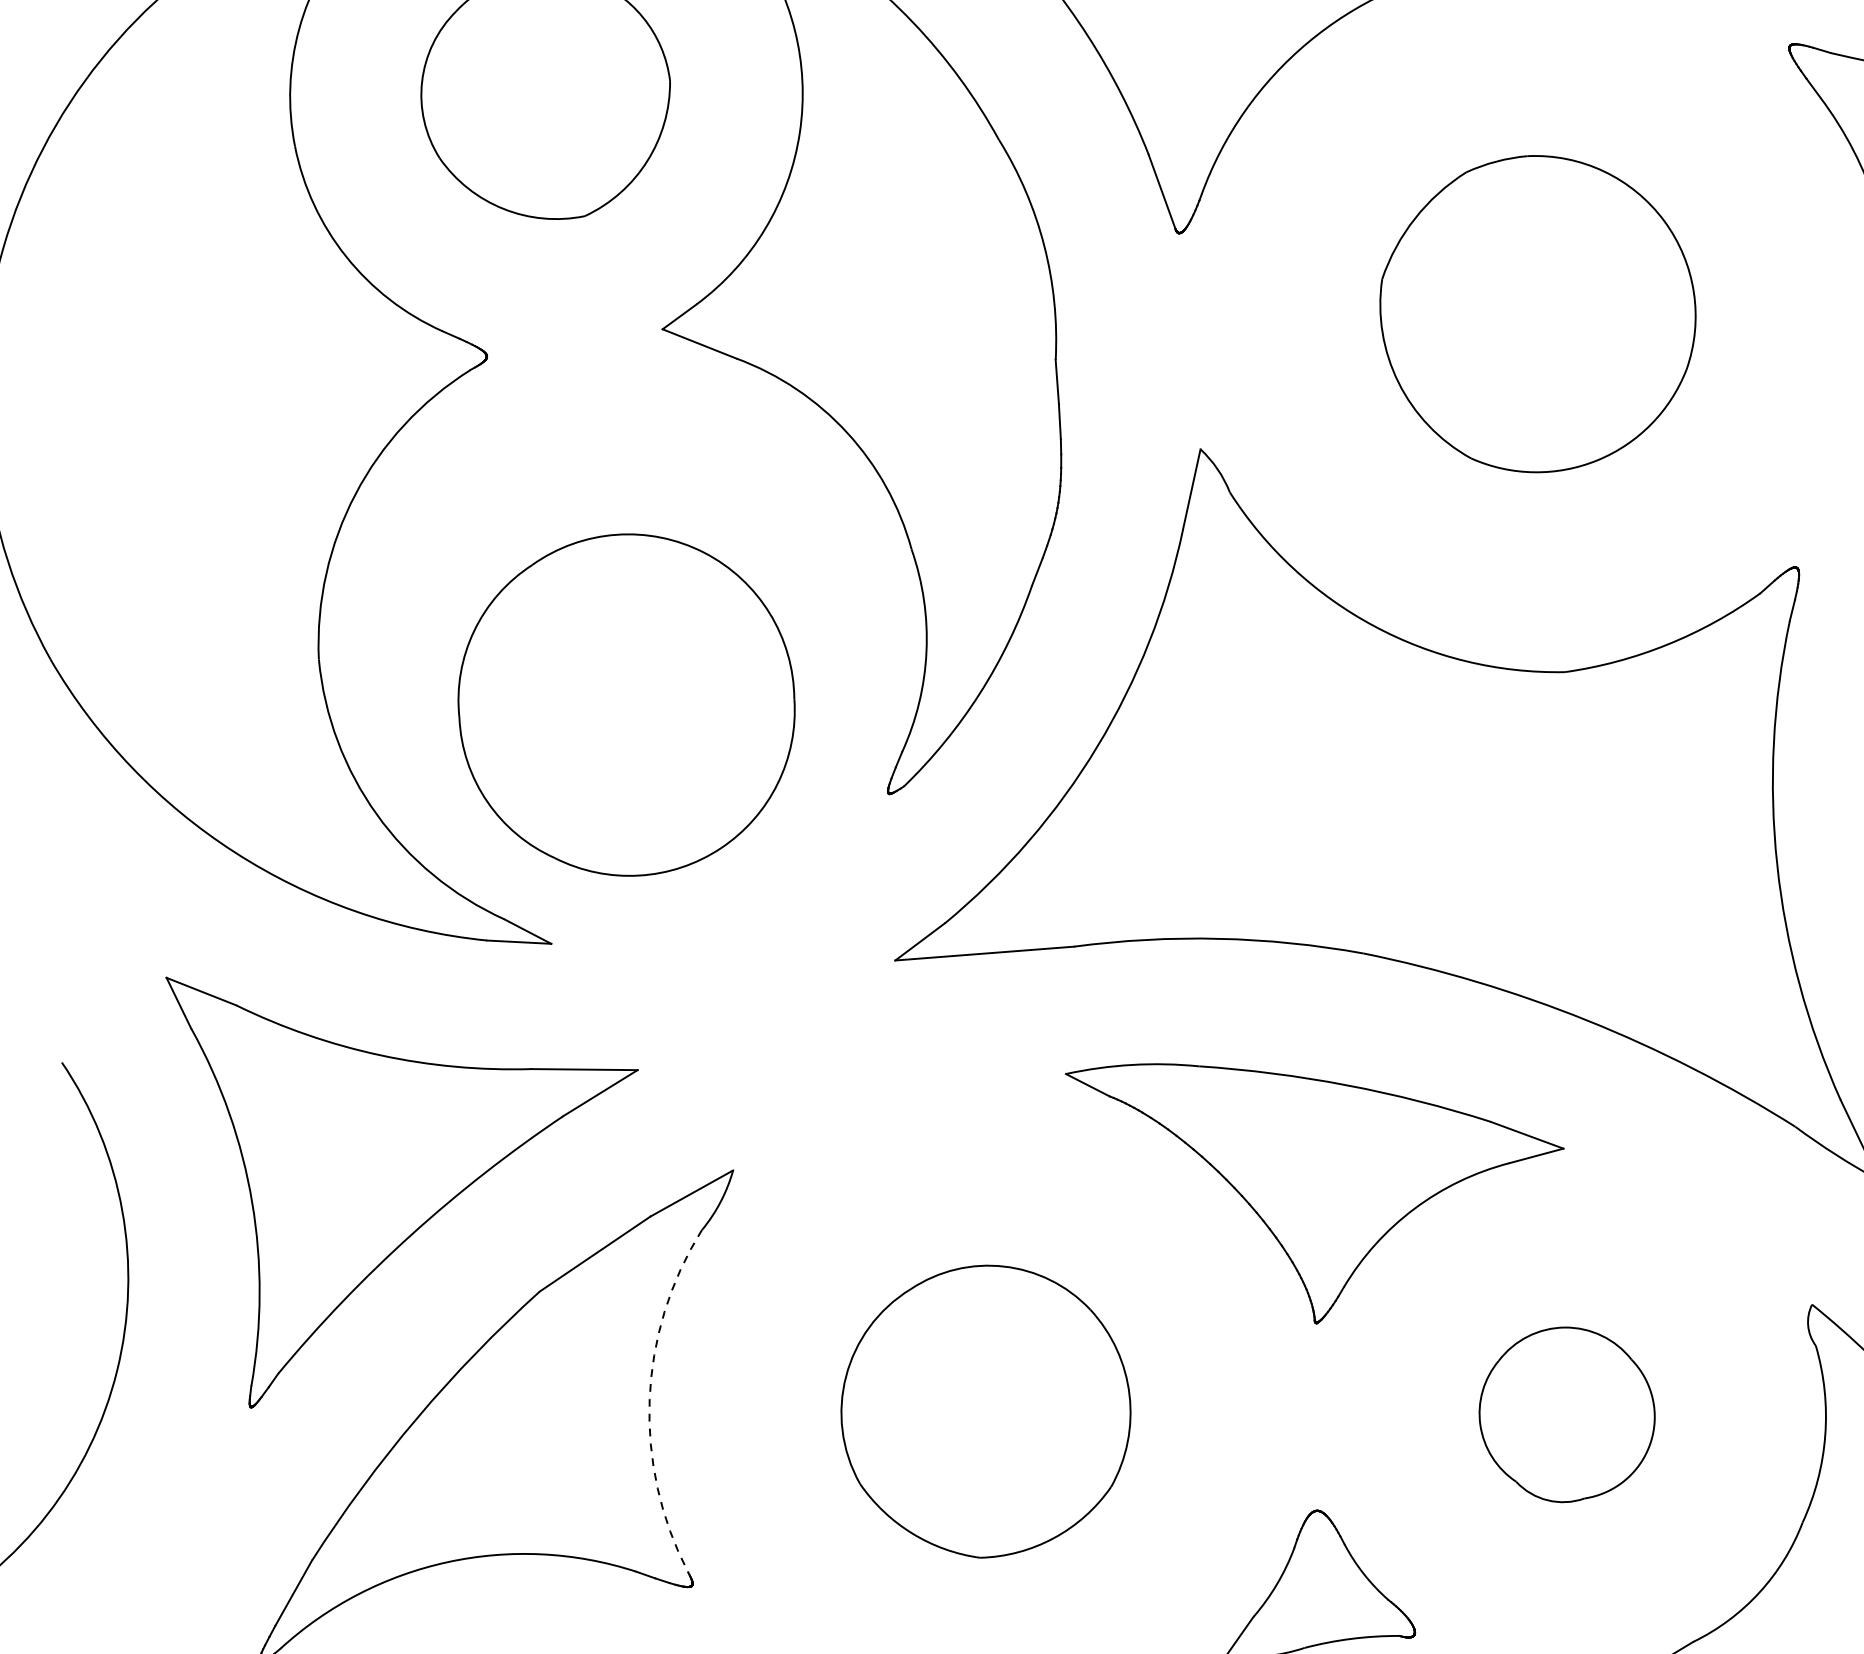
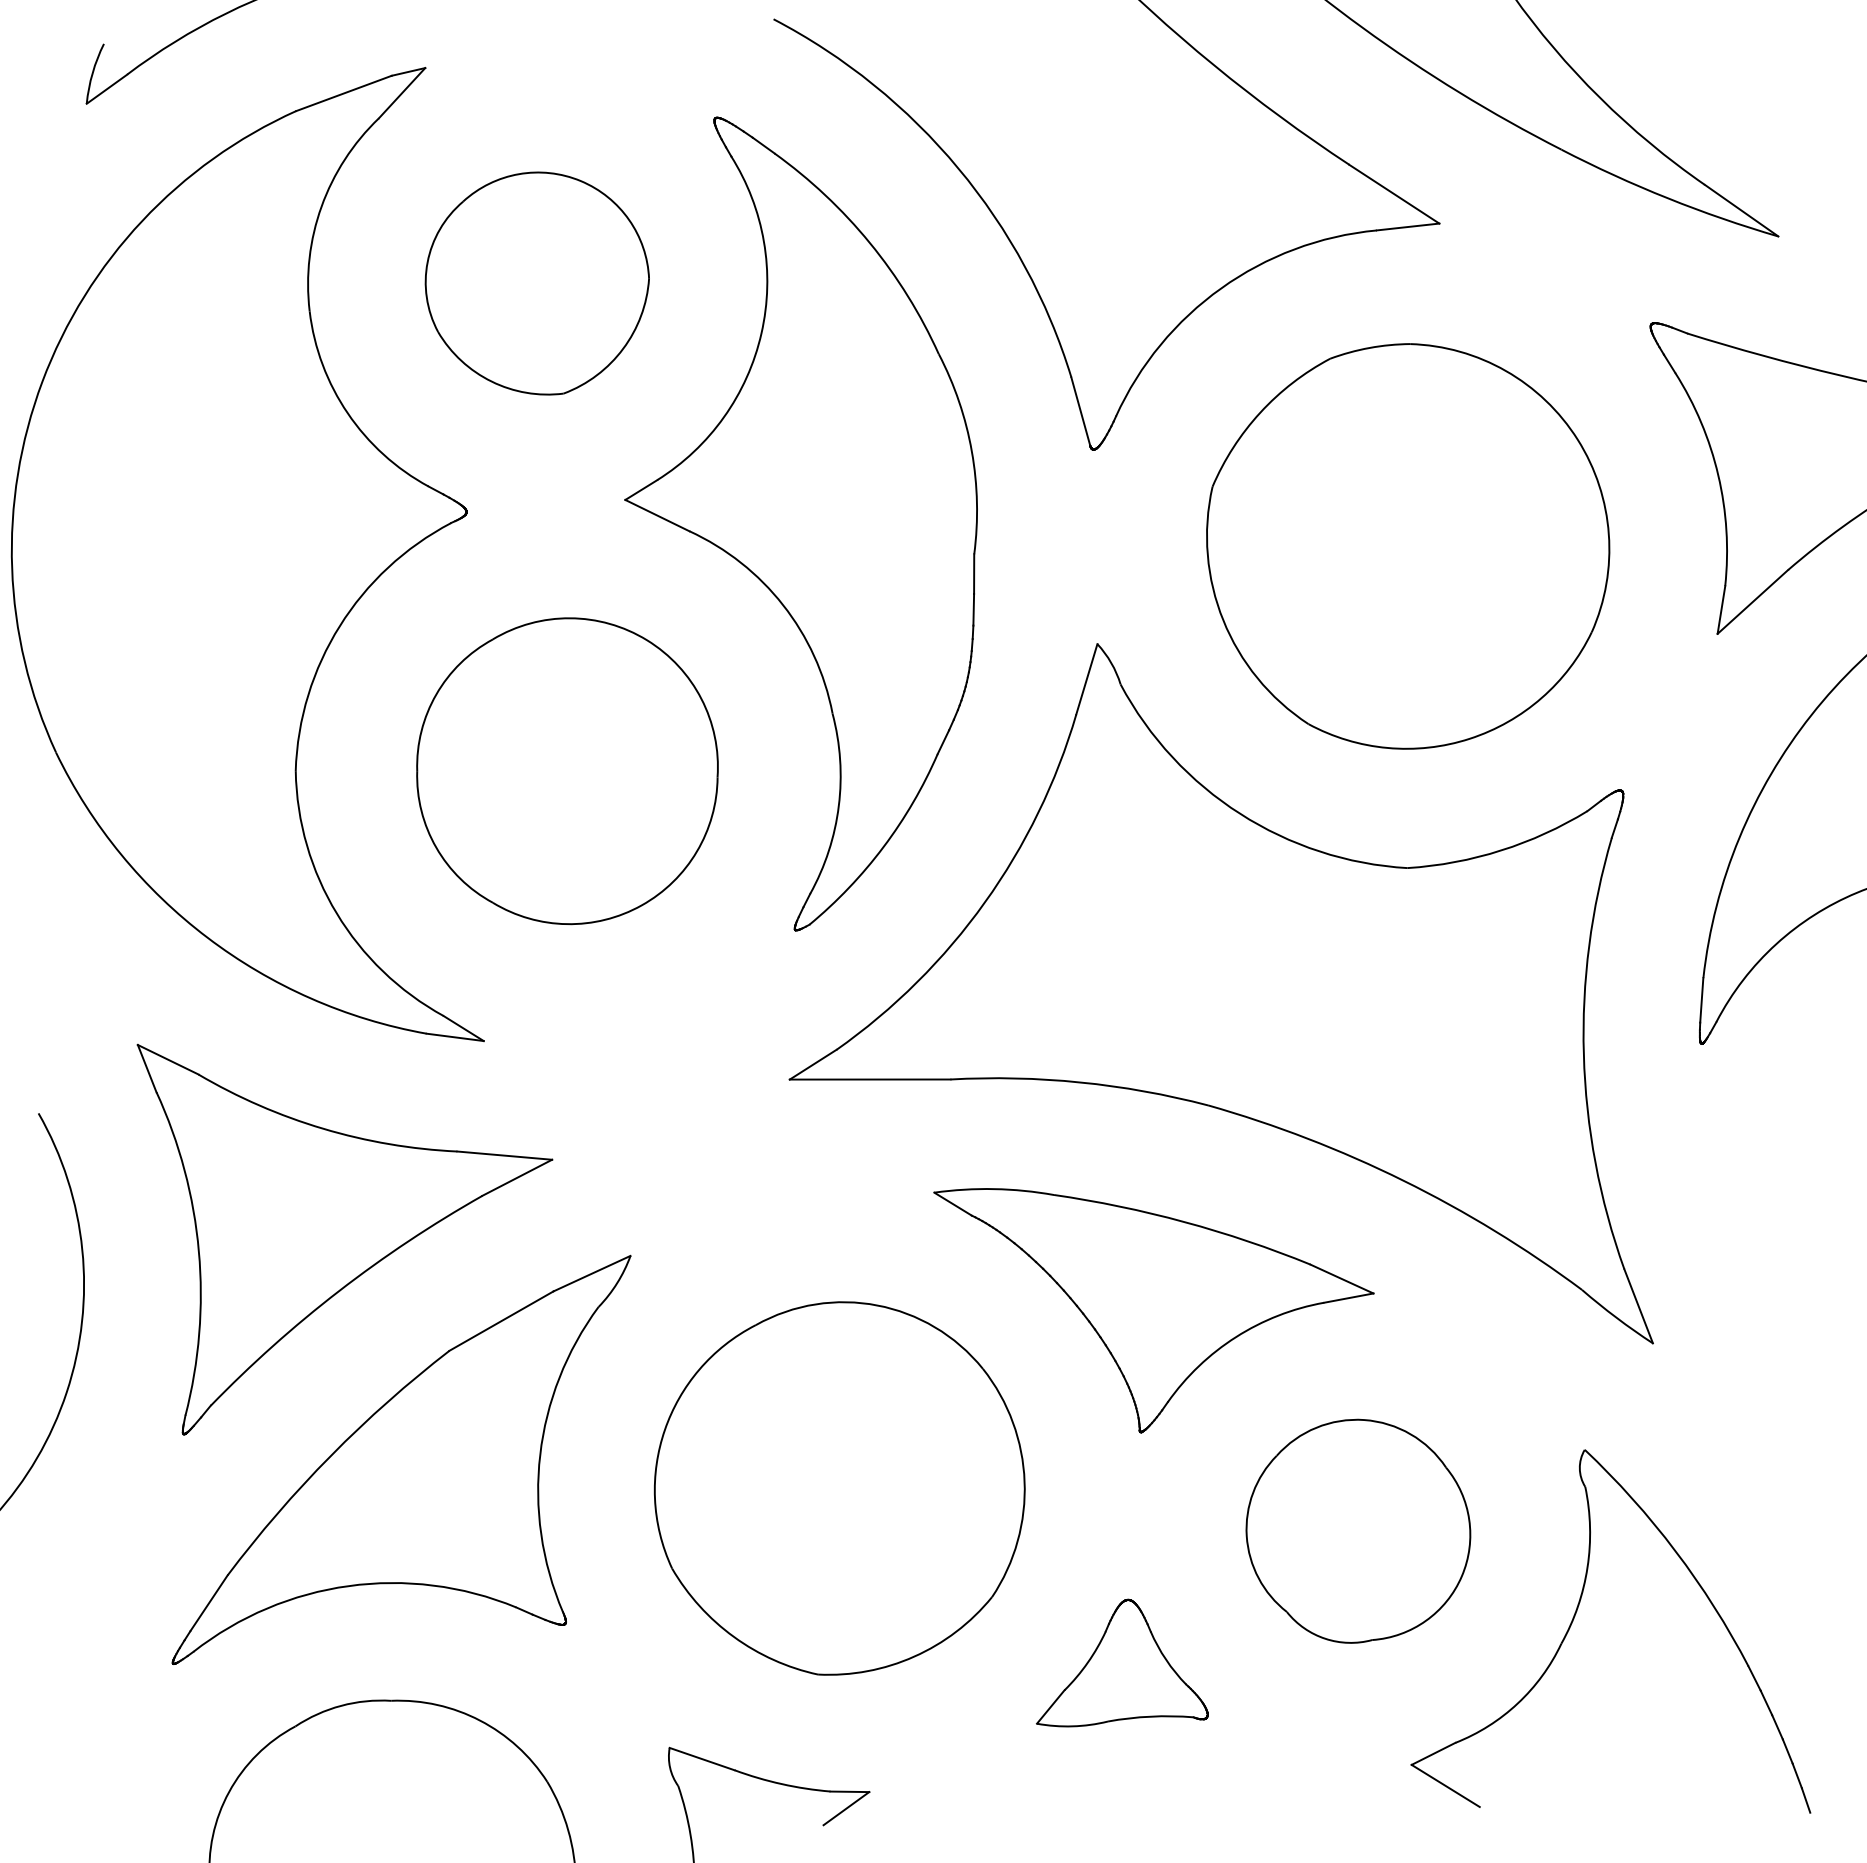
part: (1538, 314) -> (1408, 546), size x1.43
part: (626, 705) -> (567, 771), moved
arc: (649, 1399) -> (540, 1454), dashed -> solid
part: (985, 1411) -> (839, 1488), size x1.43
part: (1567, 1413) -> (1358, 1530), size x1.43

